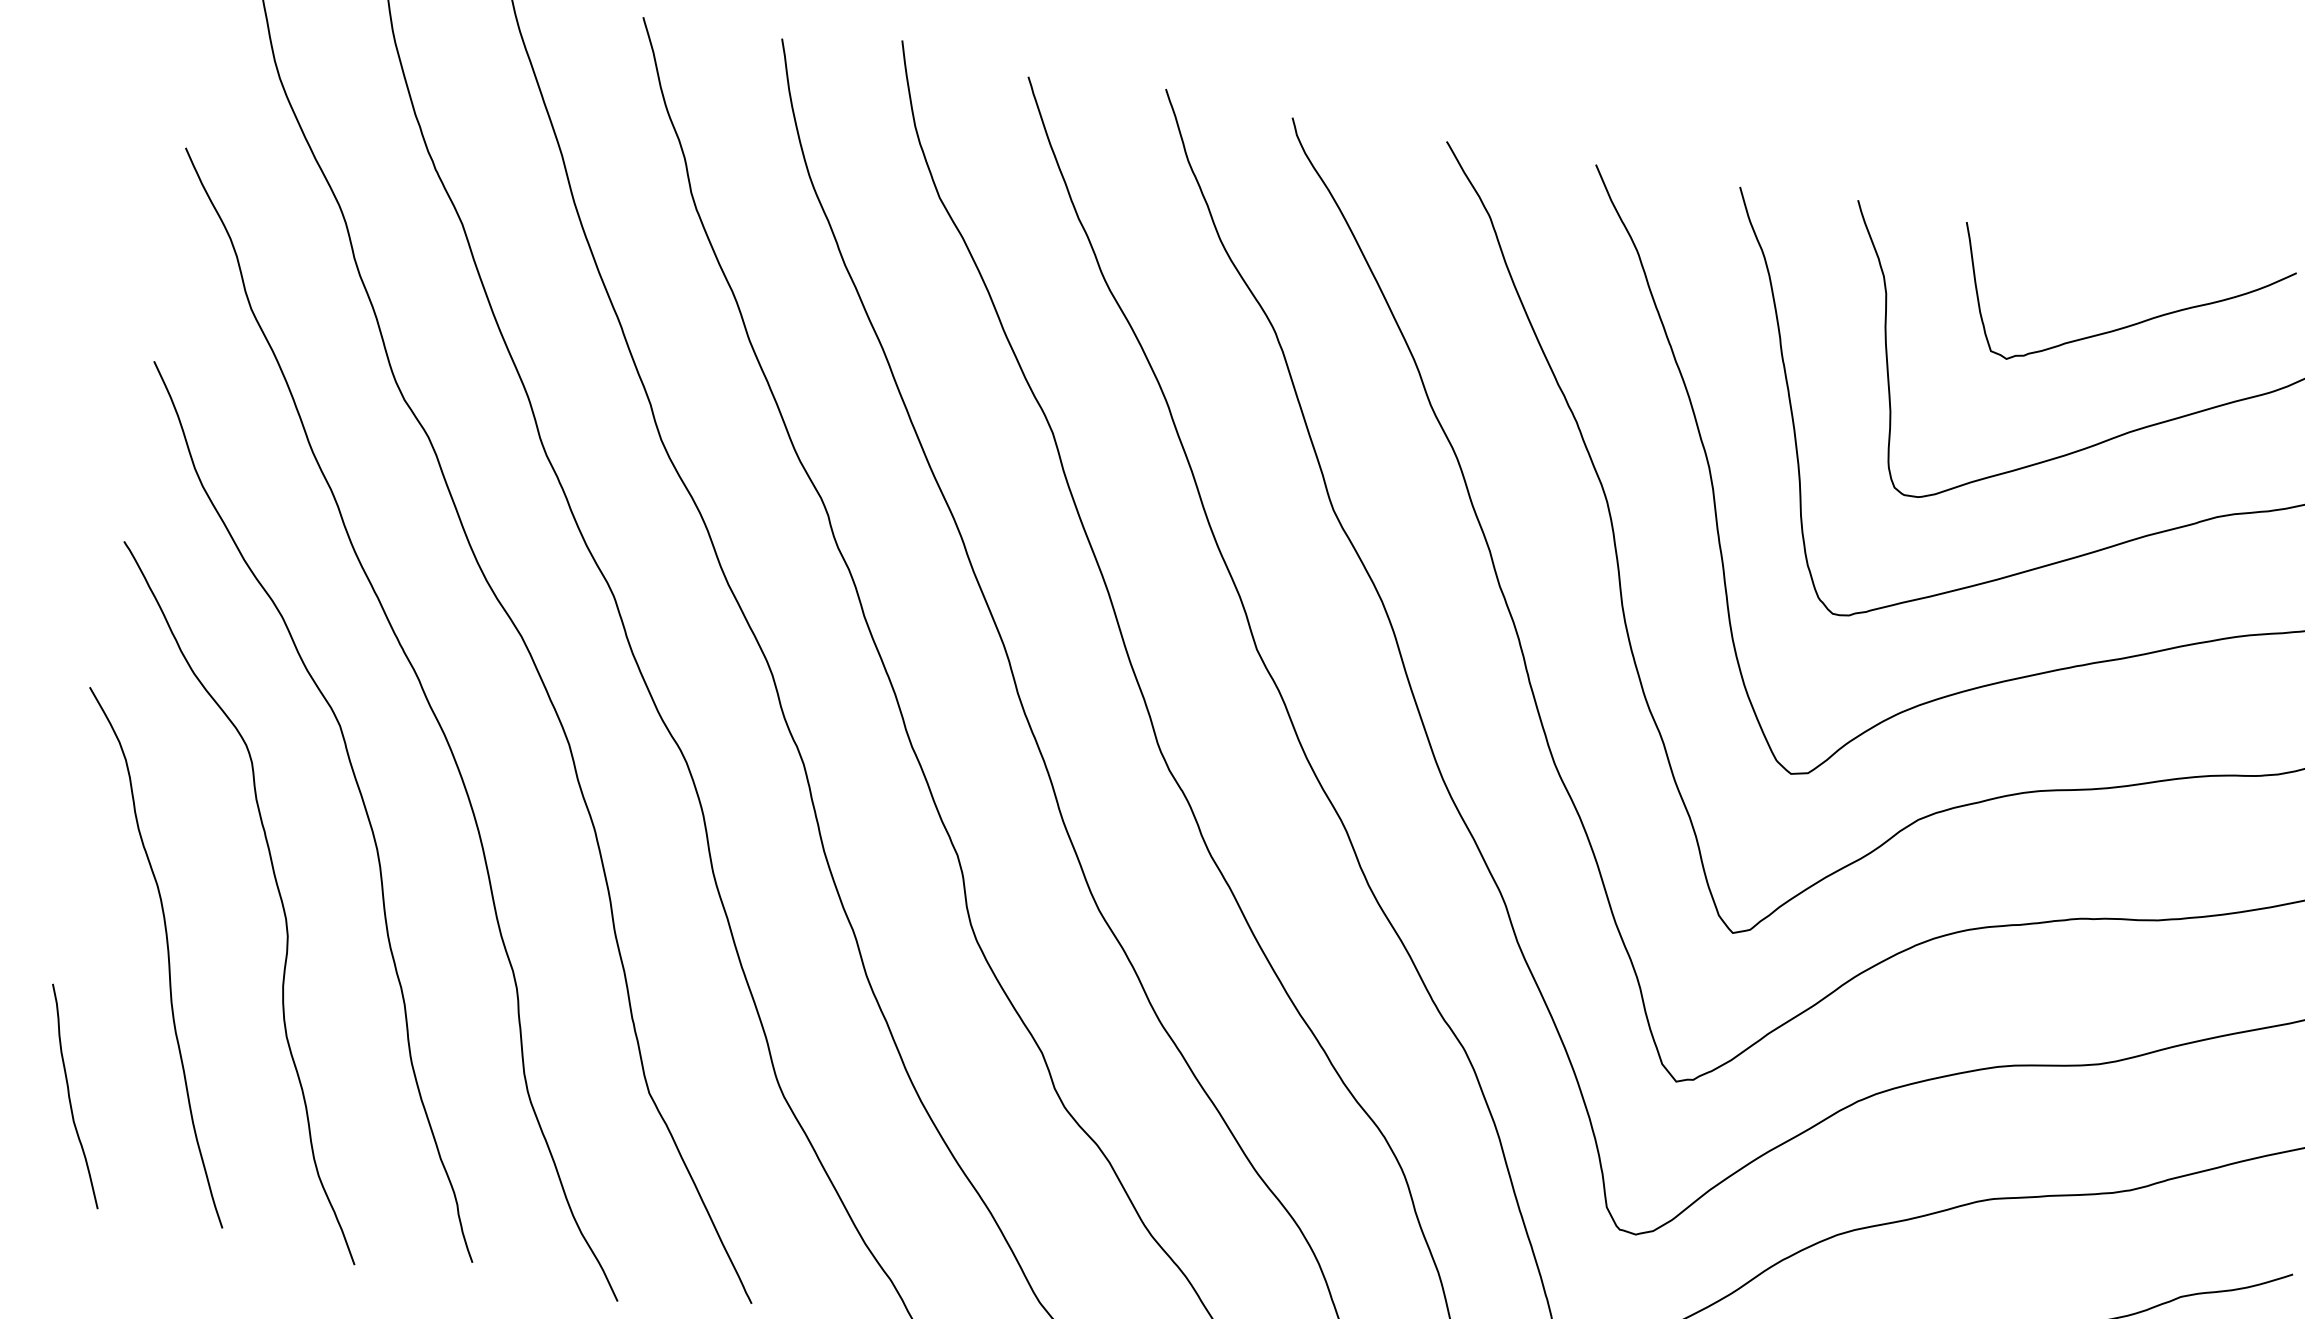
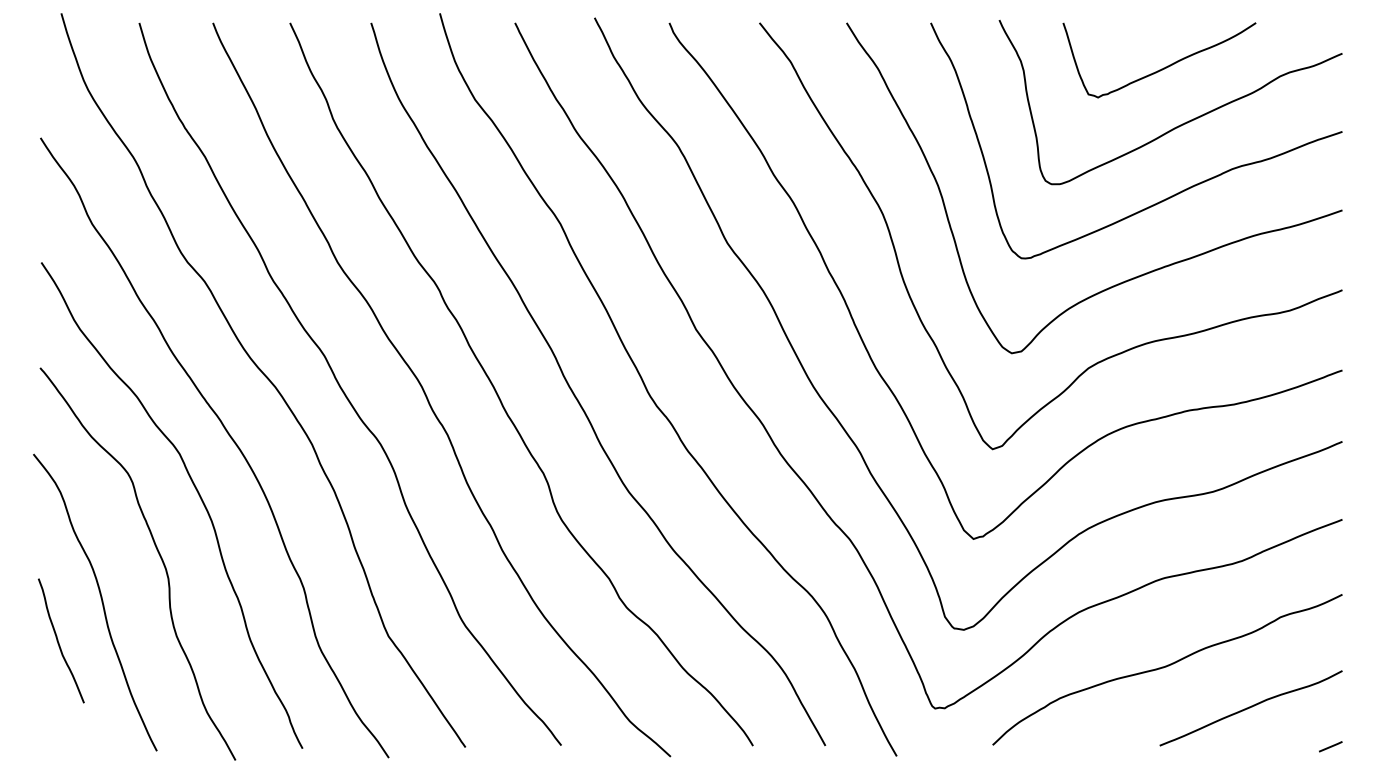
curve: (71, 1098) -> (59, 642), moved

